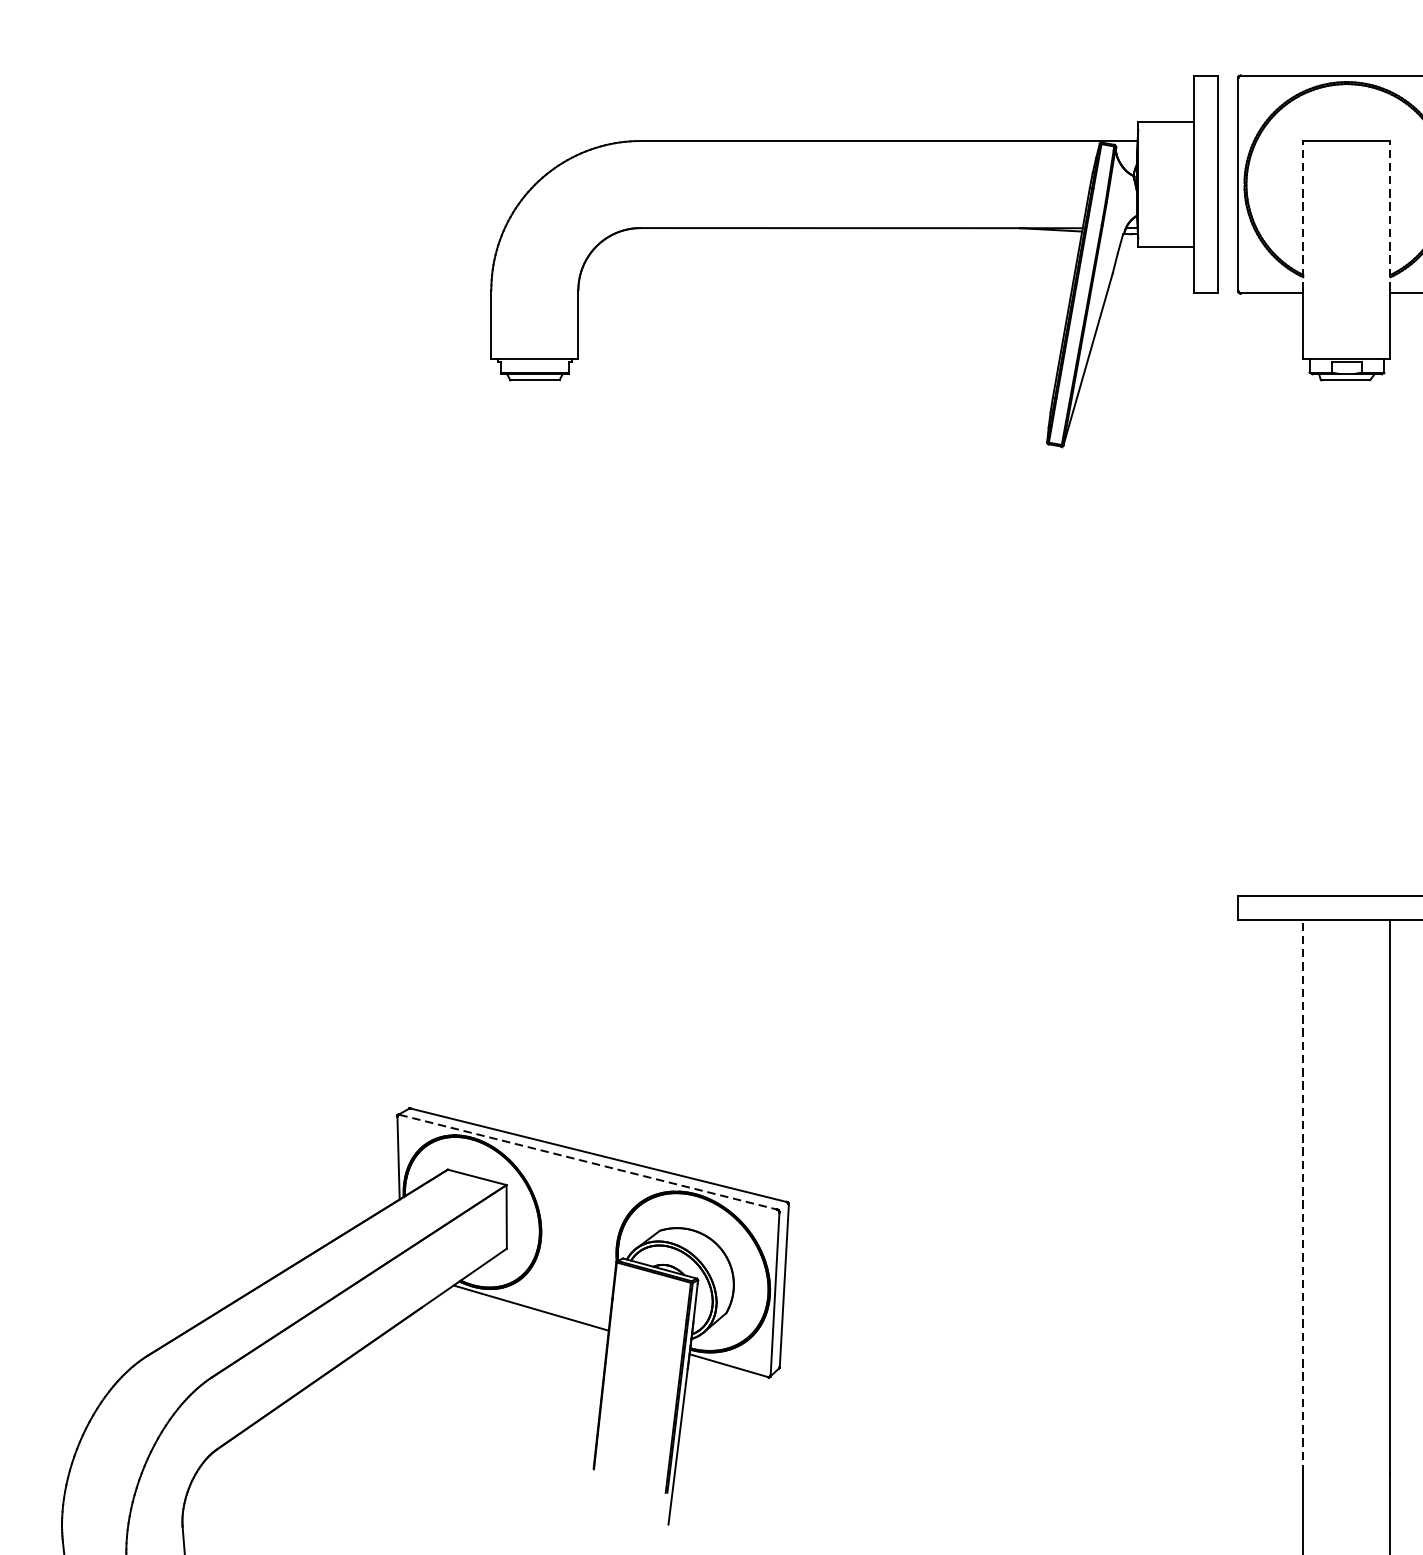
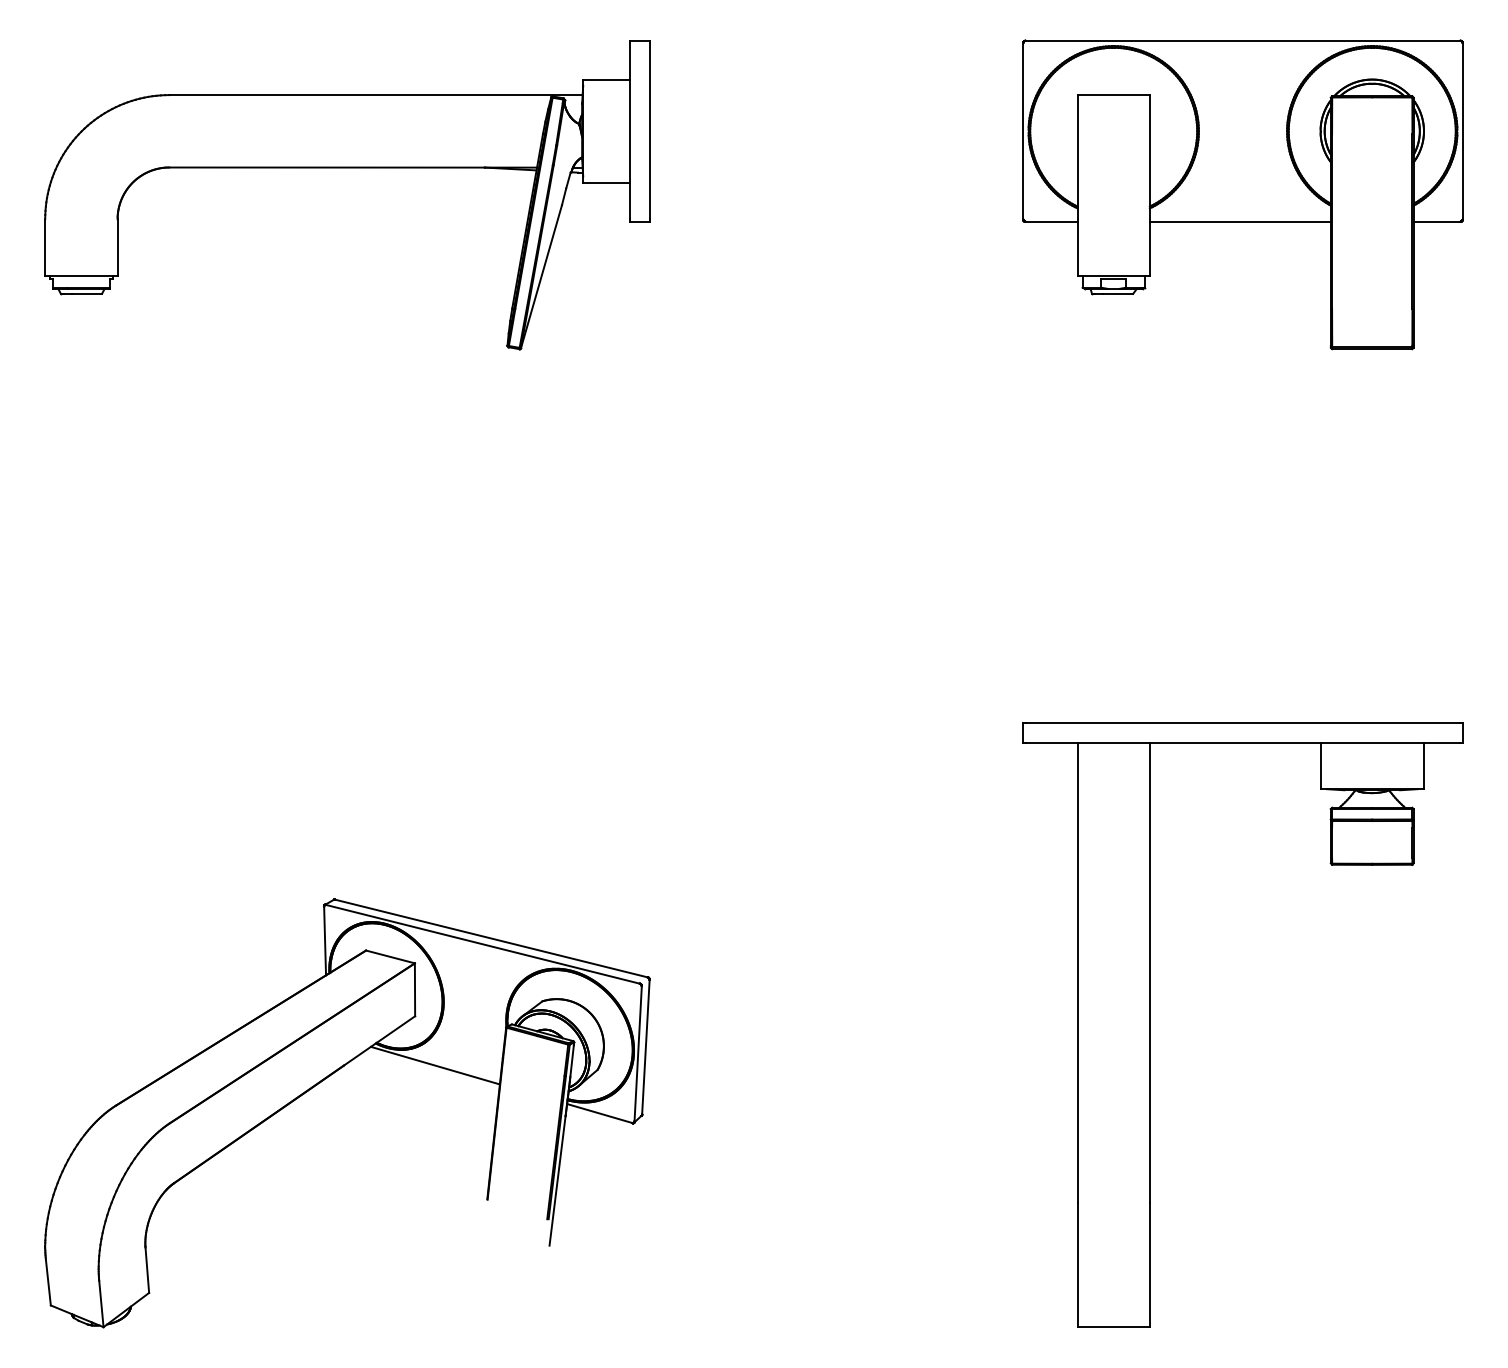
line: (1303, 214) -> (1077, 156), dashed -> solid
line: (1389, 214) -> (1149, 156), dashed -> solid
part: (854, 229) -> (347, 168), moved
line: (587, 1162) -> (482, 944), dashed -> solid
line: (1303, 1196) -> (1077, 972), dashed -> solid

